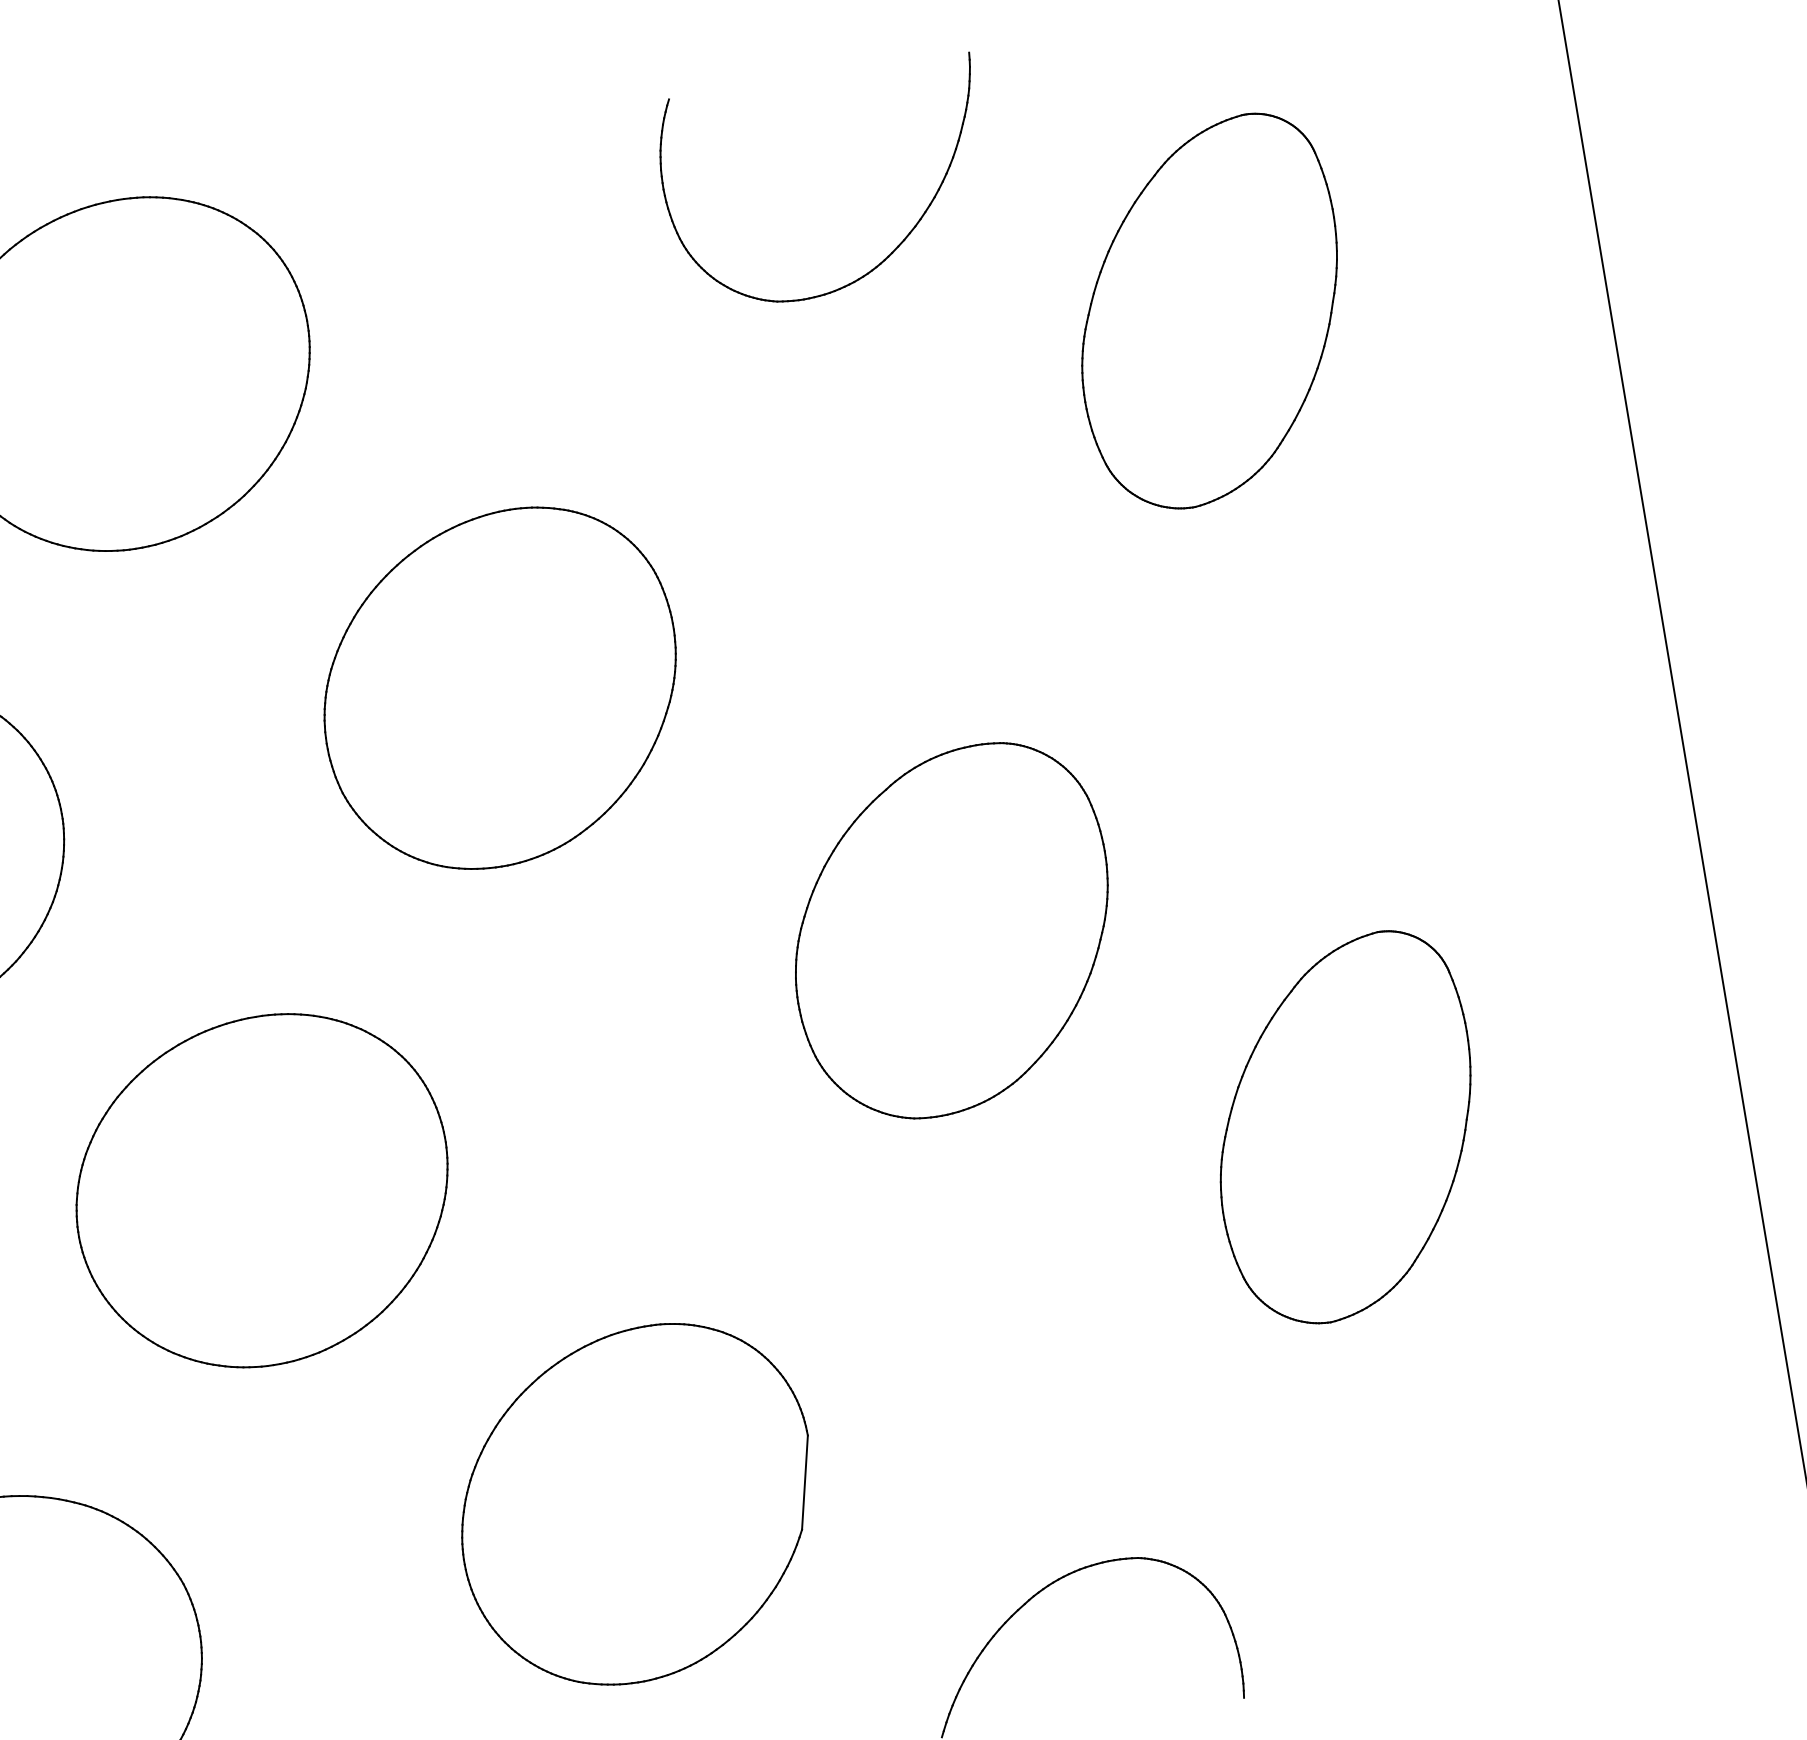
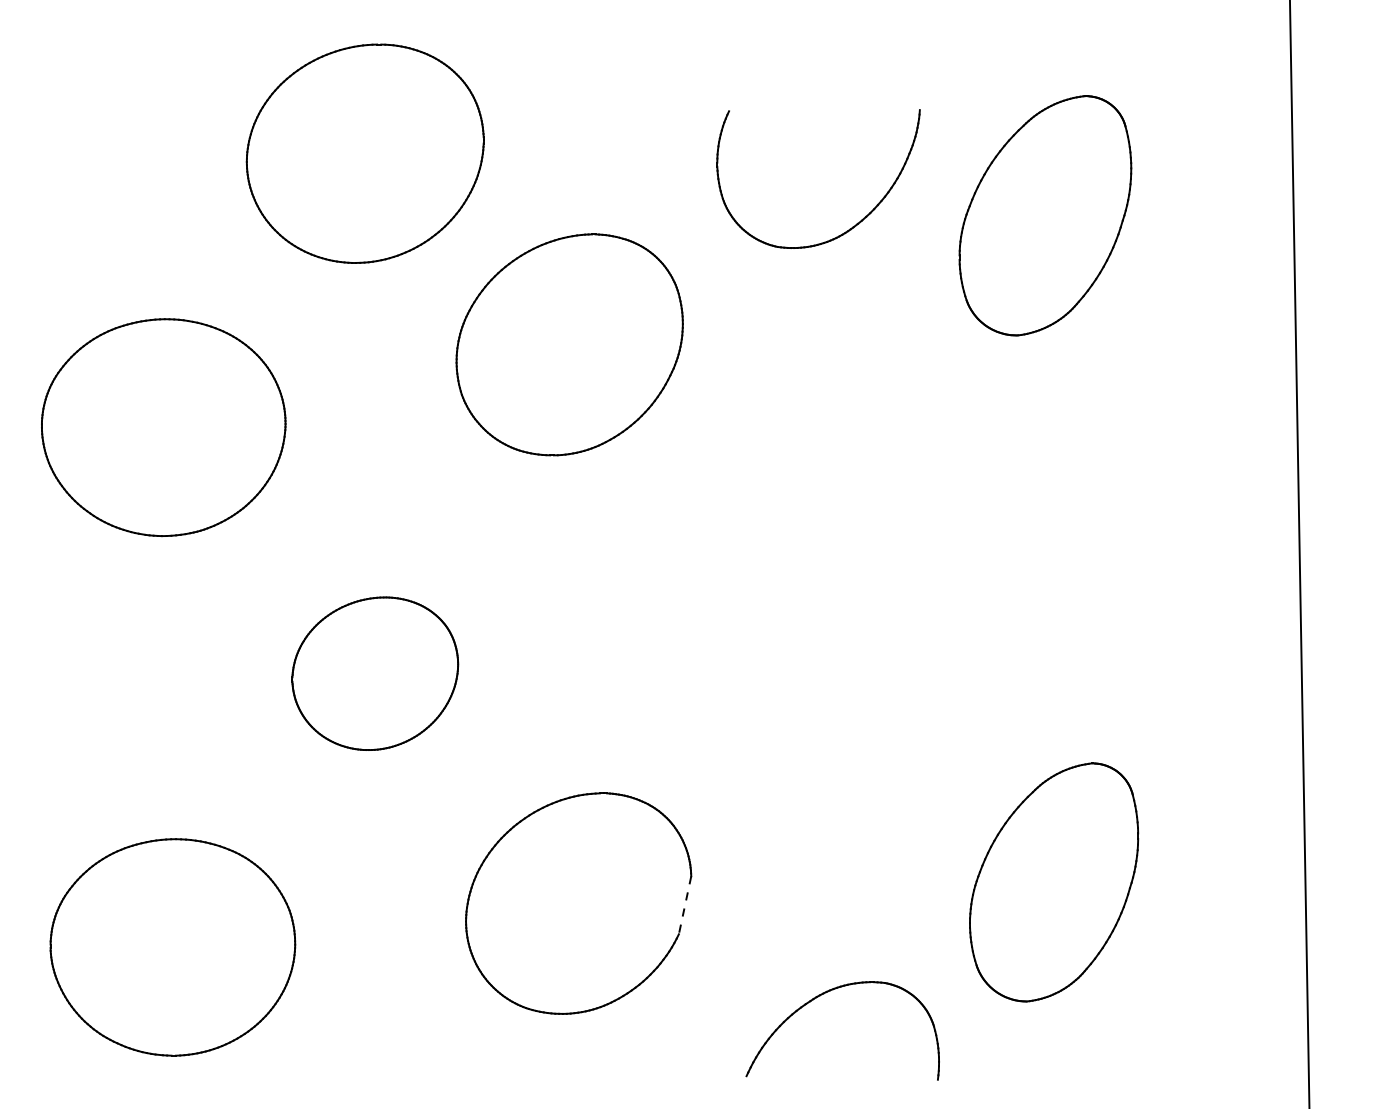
part: (897, 244) -> (857, 222), moved
part: (500, 688) -> (569, 344), moved
part: (951, 931) -> (827, 576), removed
part: (1346, 1128) -> (1054, 882), moved
part: (262, 1190) -> (375, 673), size x0.7
line: (805, 1482) -> (685, 905), solid -> dashed

